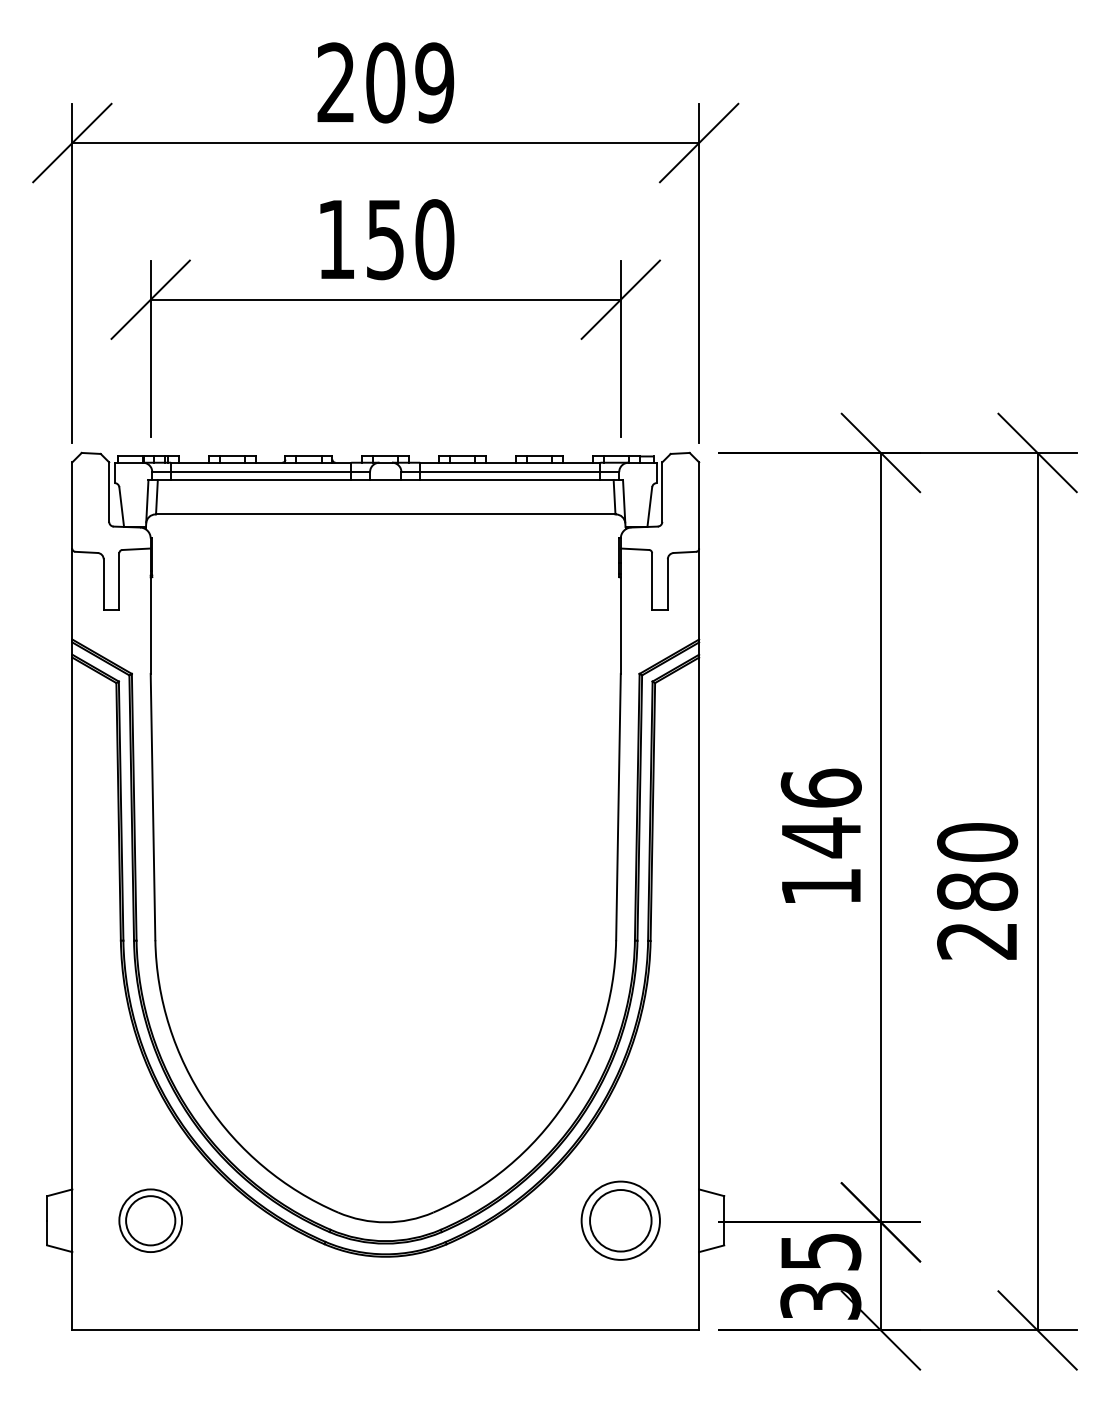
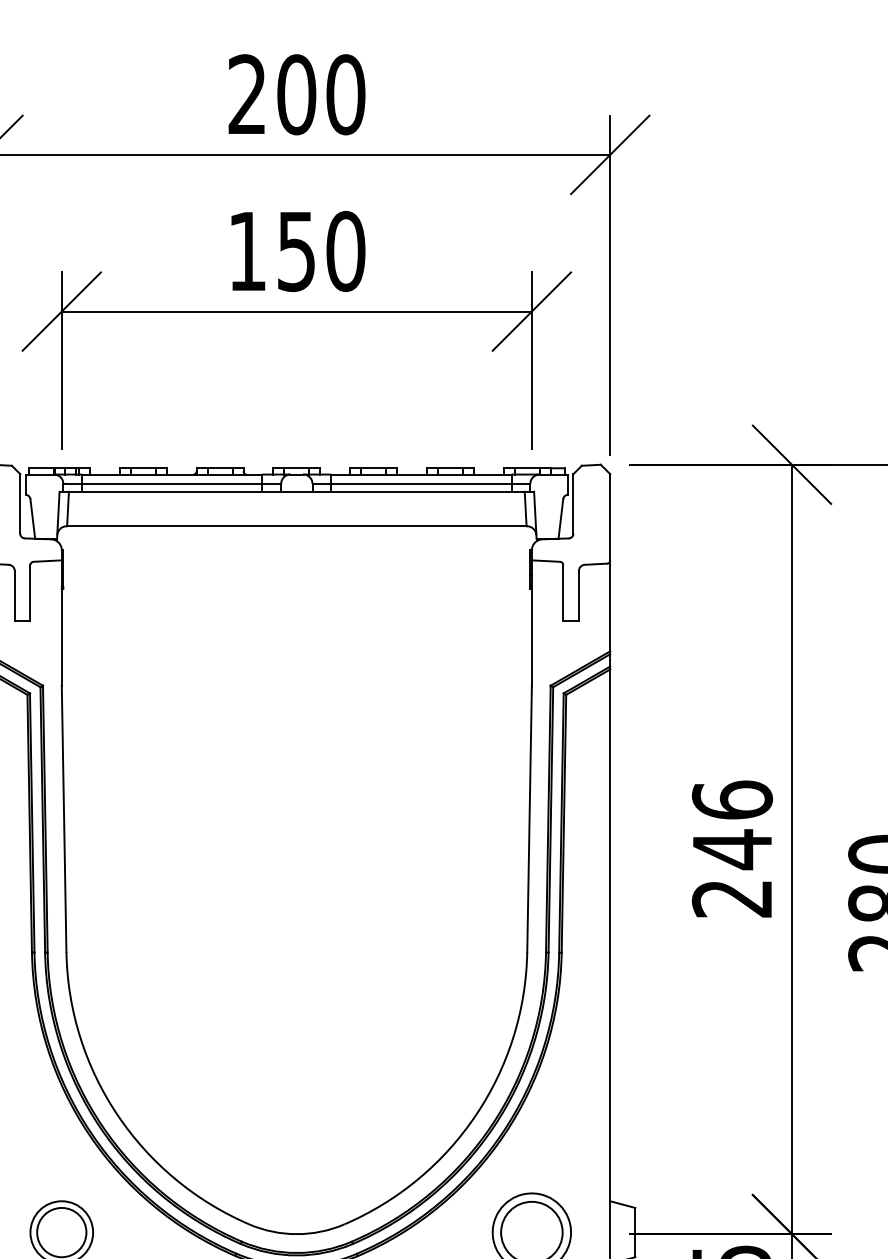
text: (434, 82) -> (345, 94), 209 -> 200
text: (820, 887) -> (731, 899), 146 -> 246

